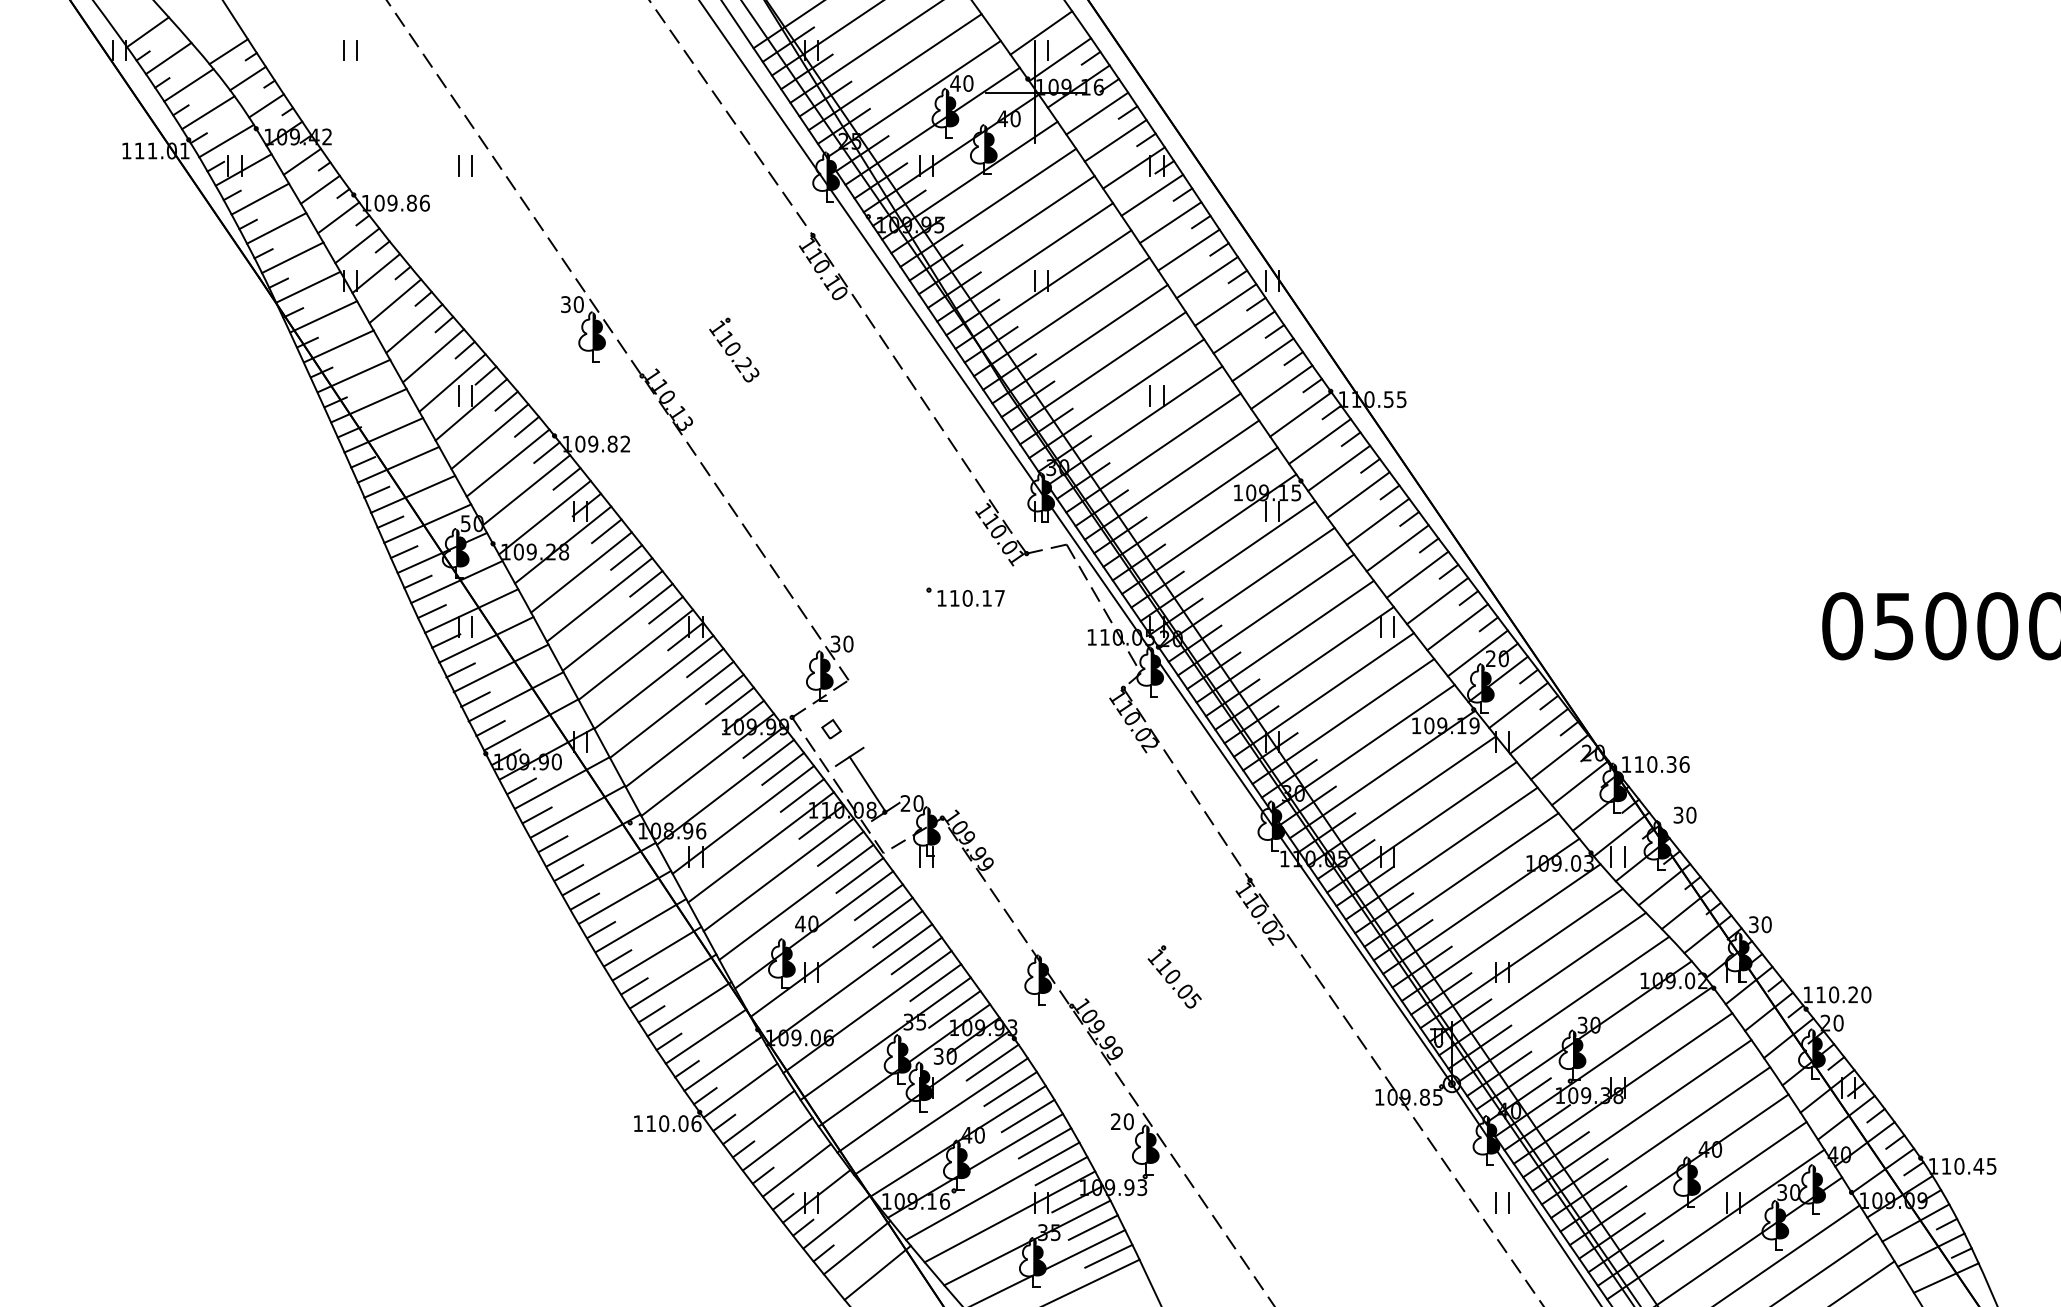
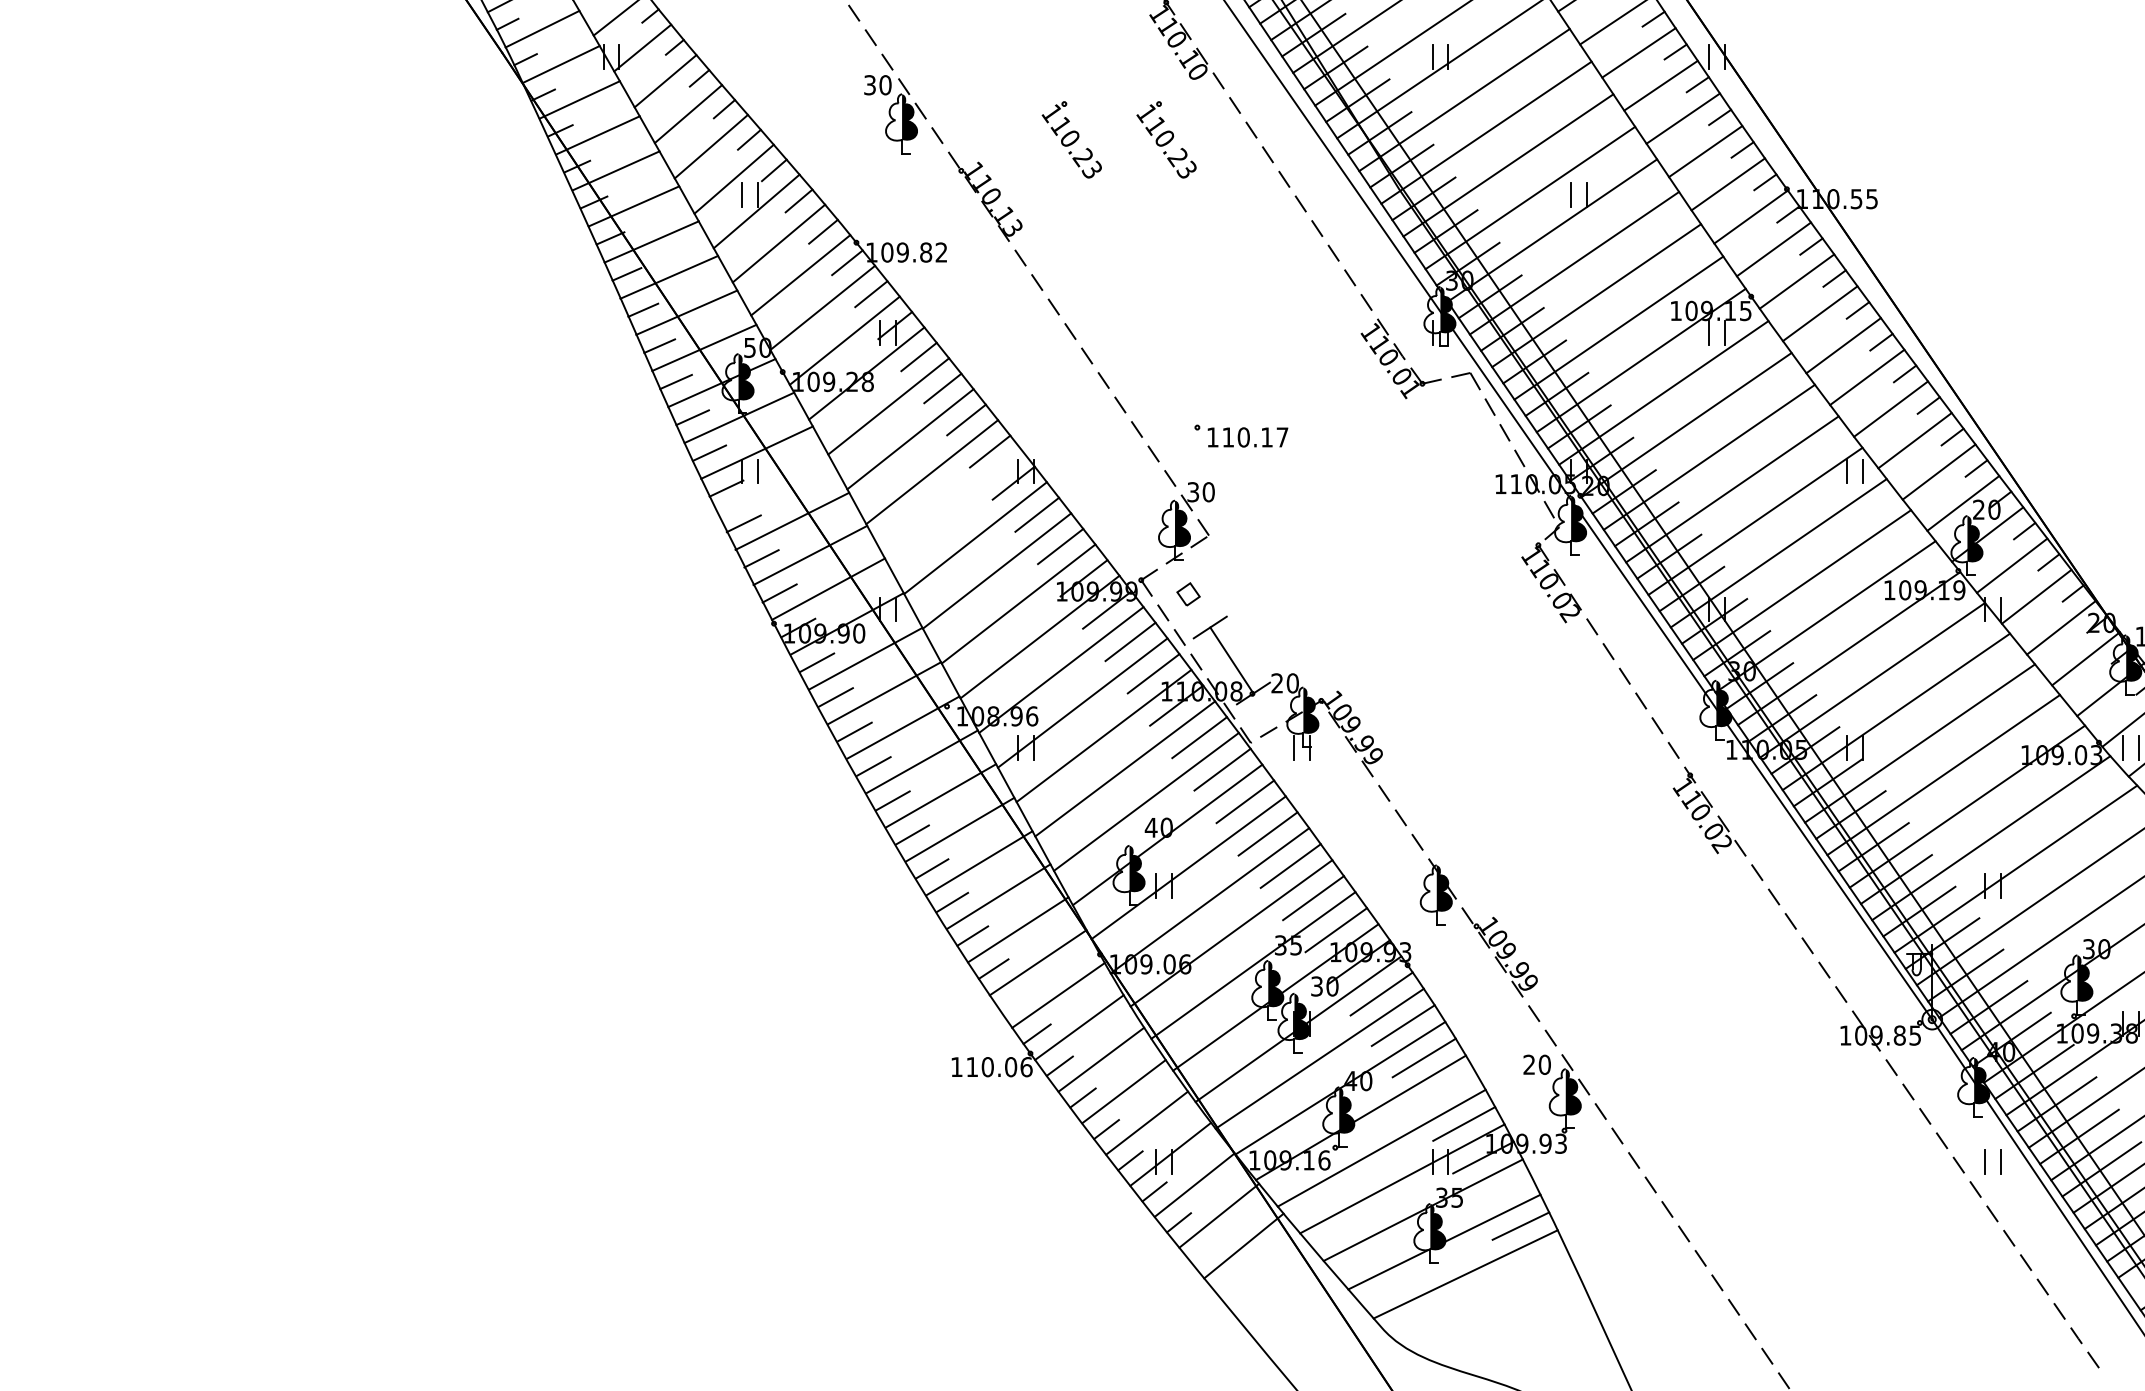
part: (813, 349) -> (1166, 139), added
part: (965, 596) -> (1241, 435), moved
line: (486, 639) -> (774, 486), removed
line: (635, 654) -> (953, 504), removed
part: (1174, 976) -> (1599, 890), removed
line: (686, 1069) -> (1014, 1002), removed
line: (1044, 1143) -> (1443, 1090), removed
line: (1092, 1227) -> (1501, 1191), removed

